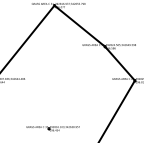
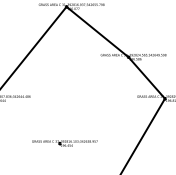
part: (52, 128) -> (64, 143), moved

